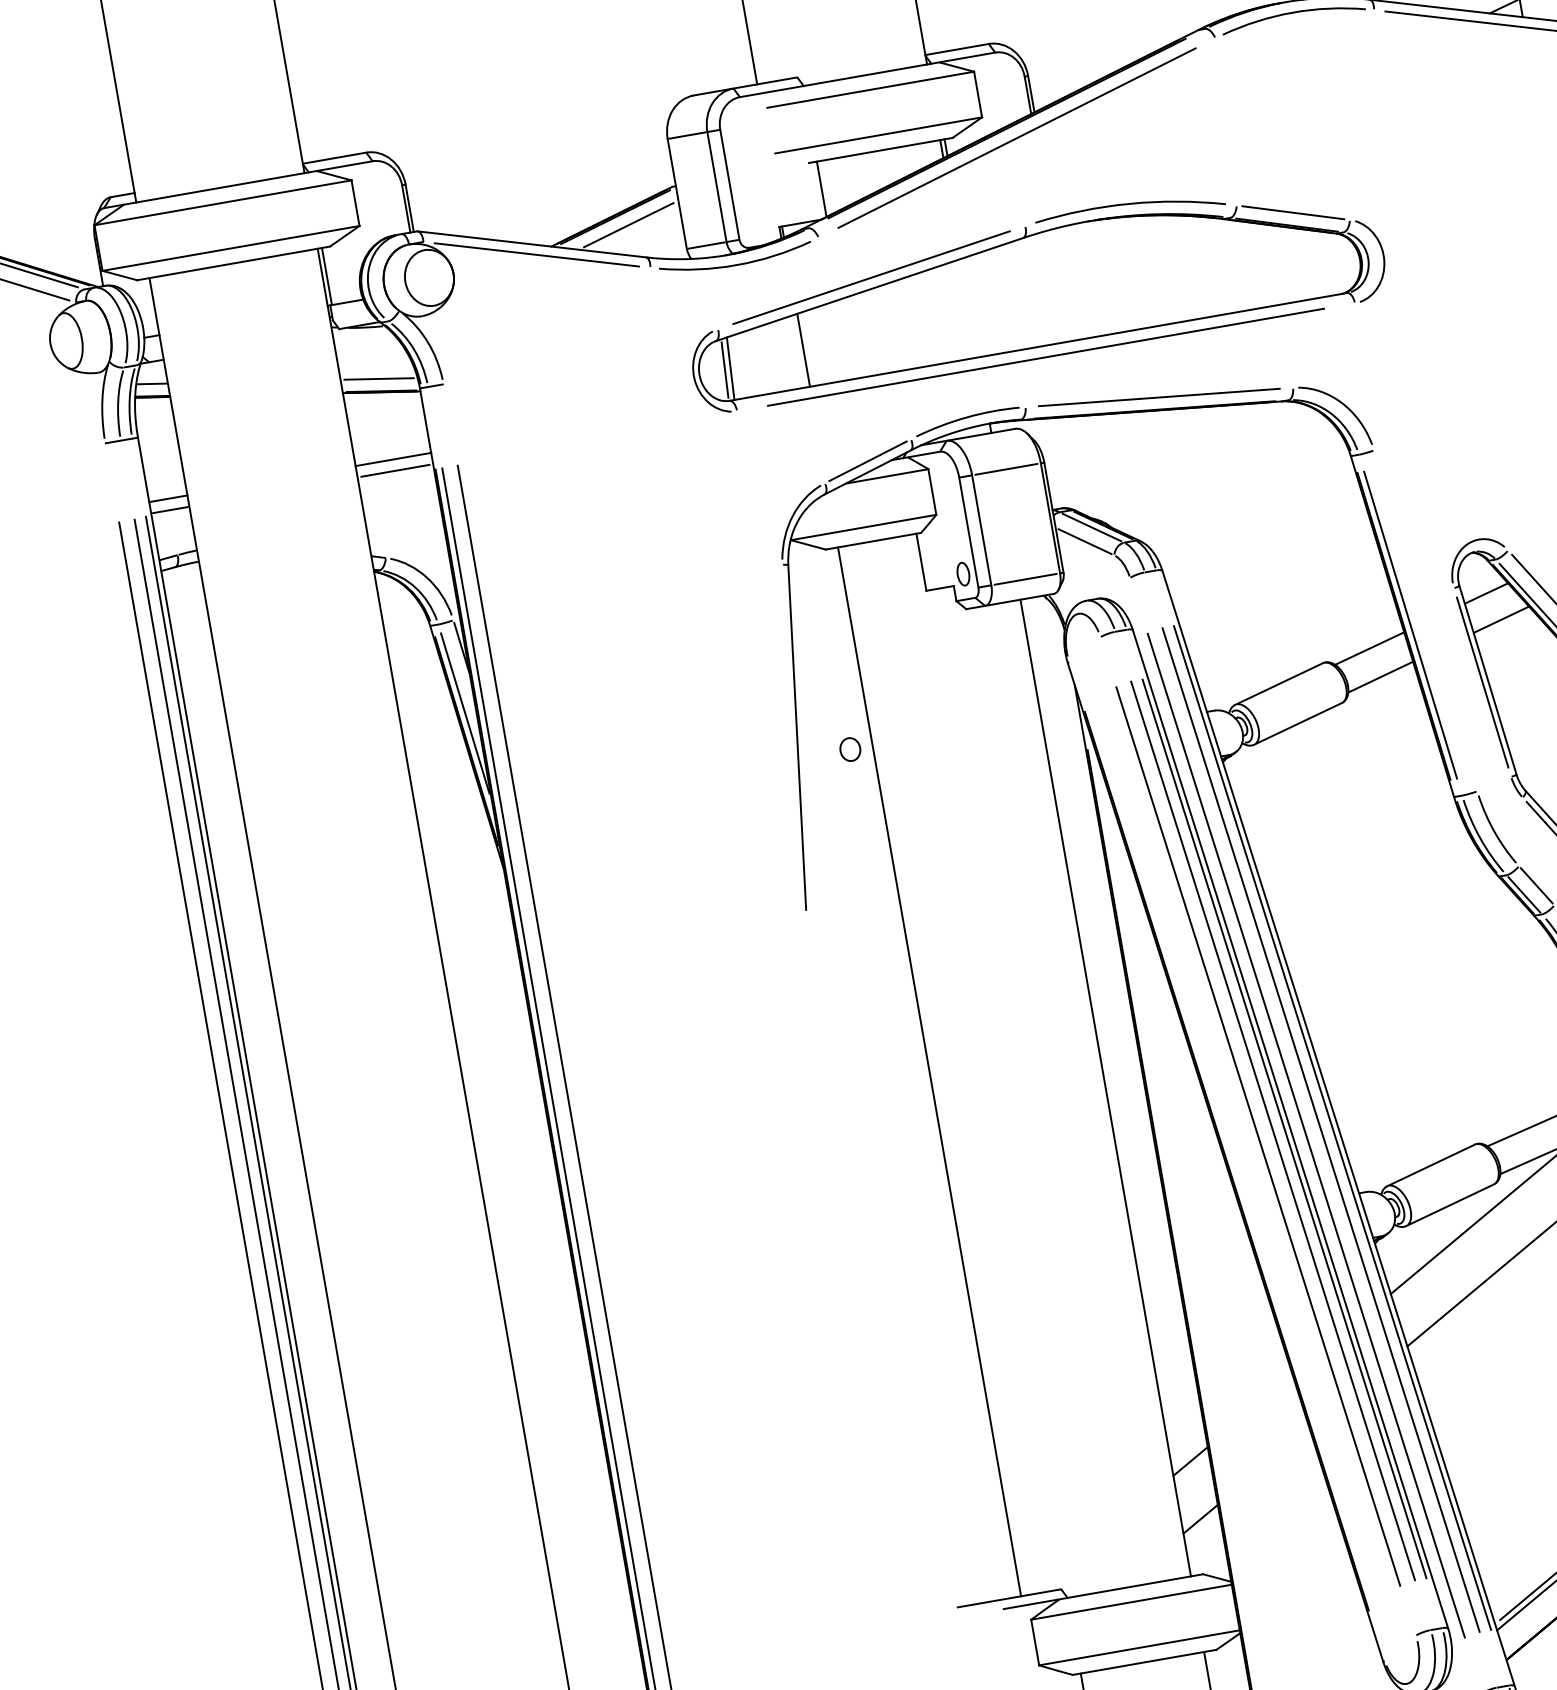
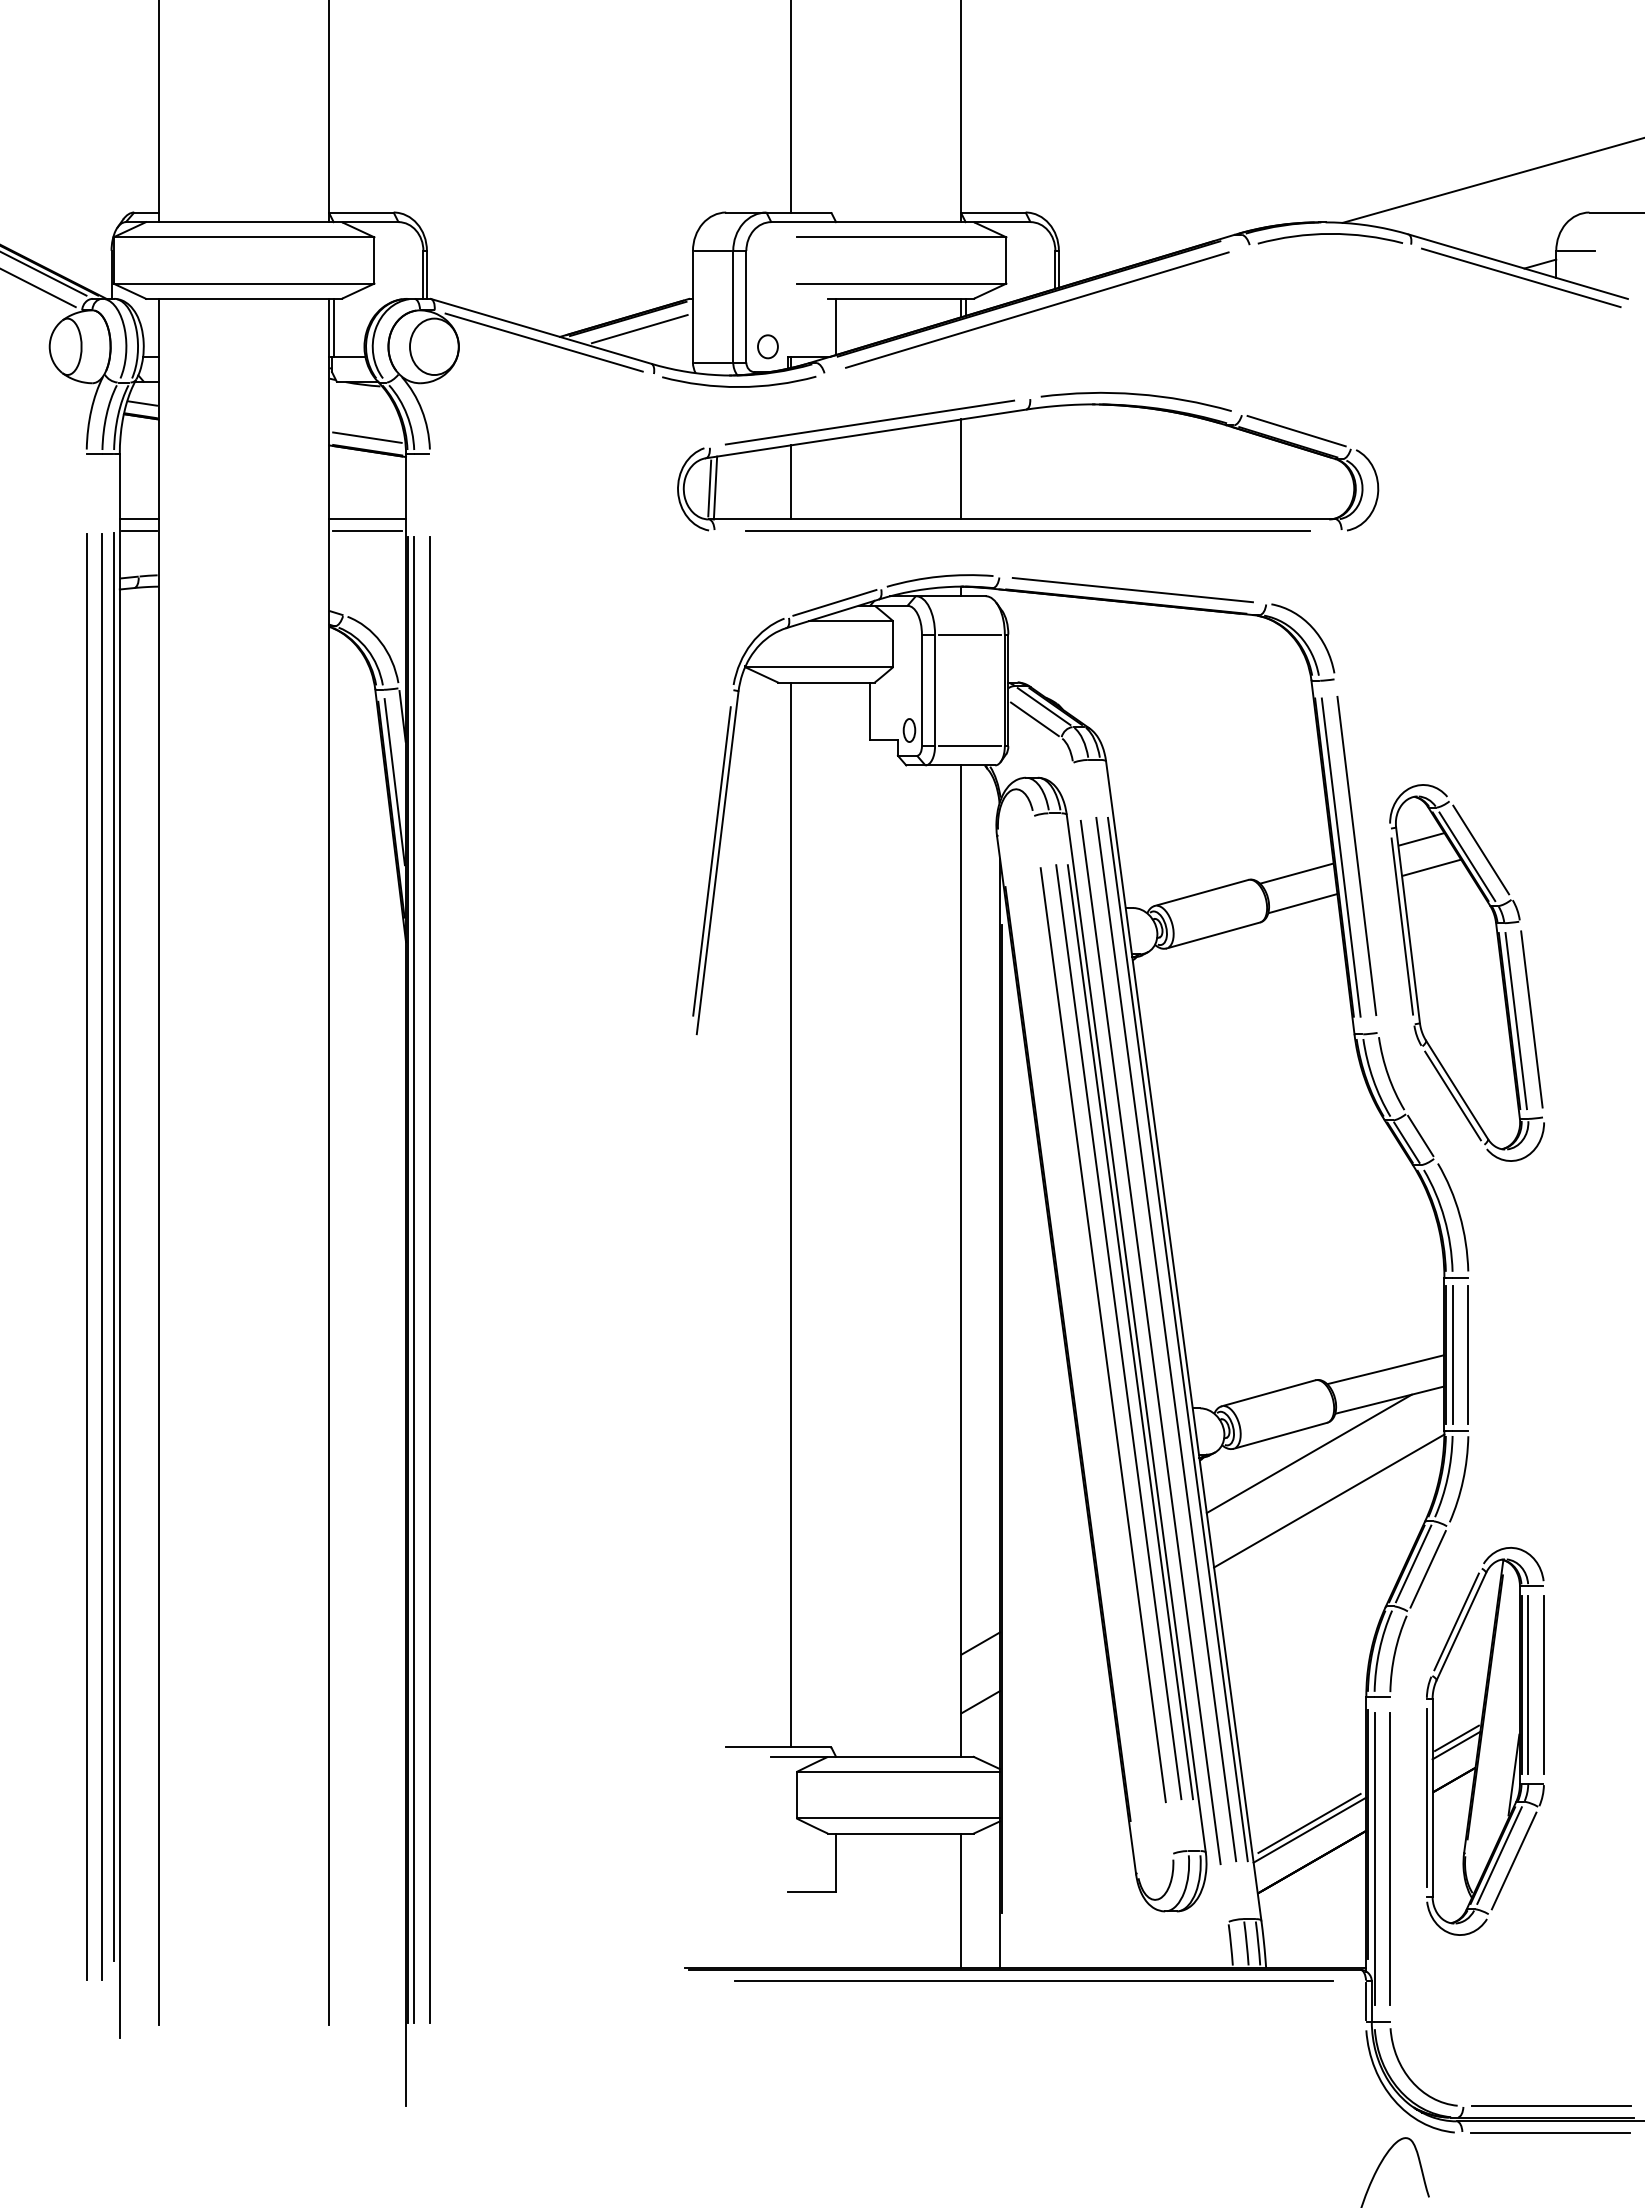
line: (969, 308) -> (961, 469), added
line: (1425, 620) -> (1356, 855), added
line: (790, 737) -> (711, 861), added
part: (849, 749) -> (767, 346), moved

